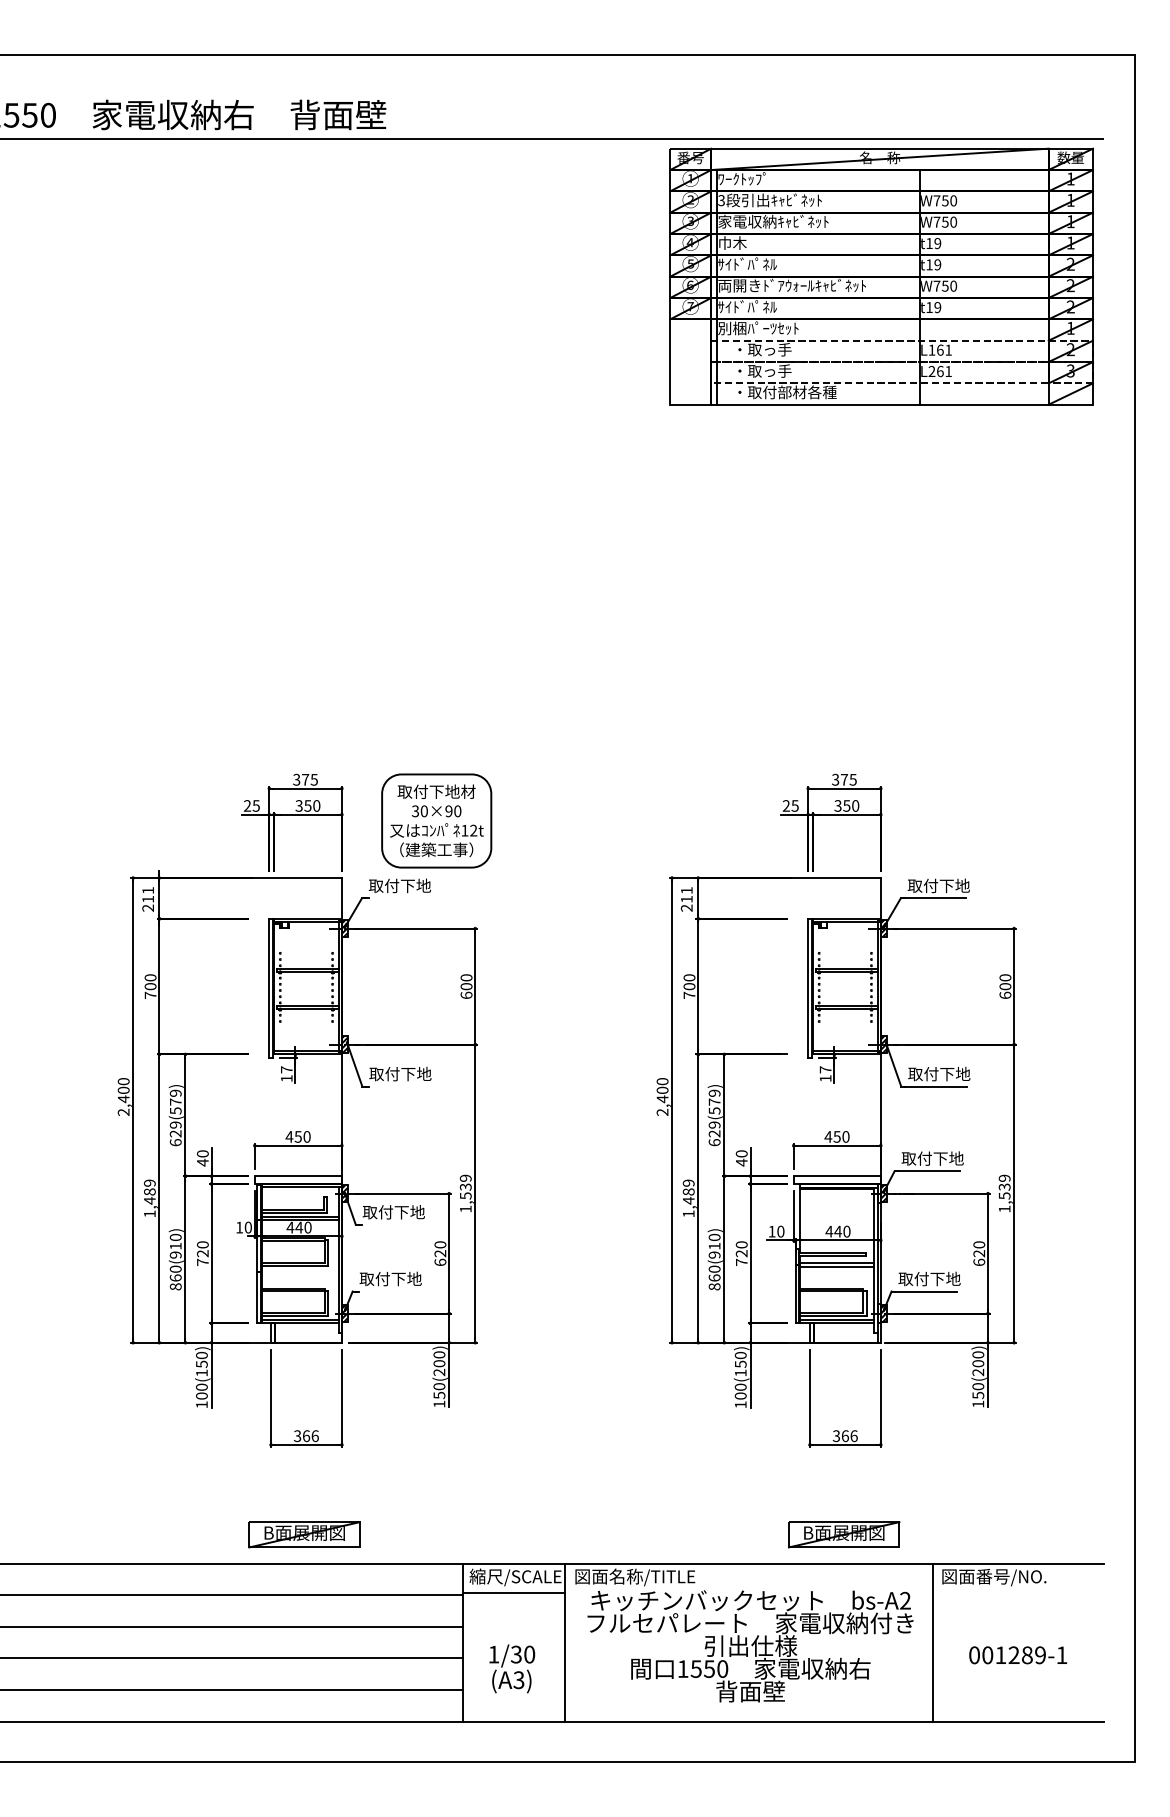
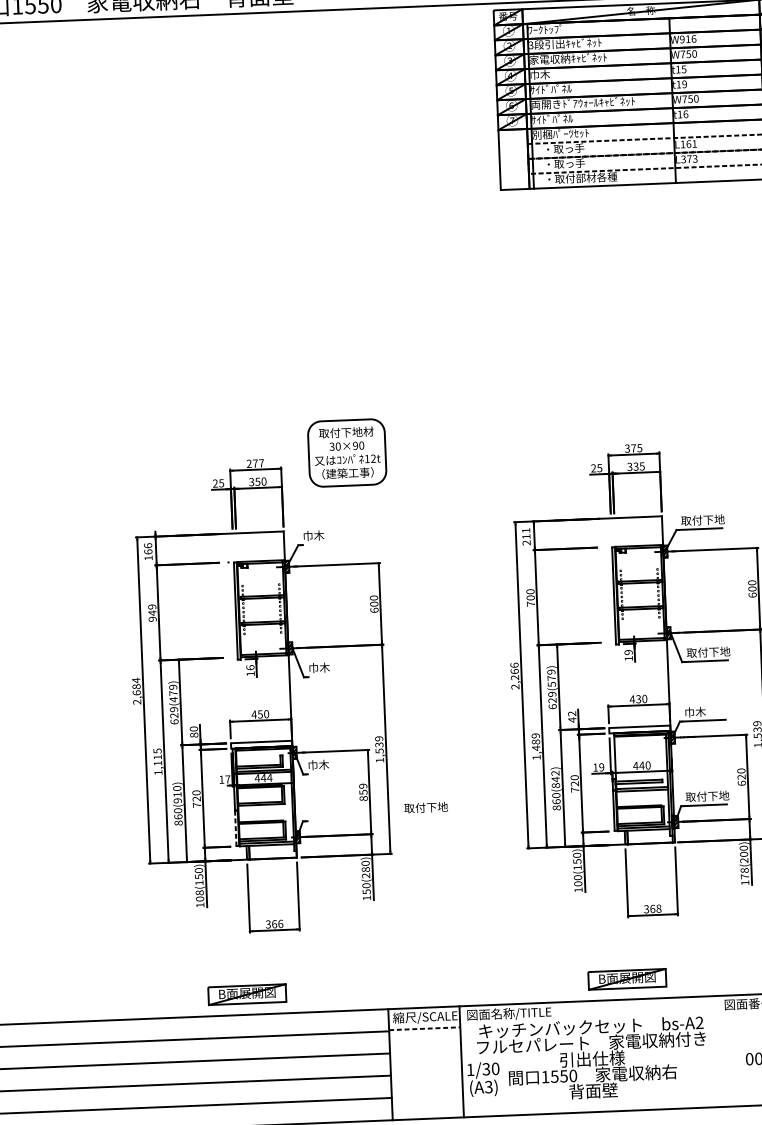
text: (945, 200) -> (688, 38), W750 -> W916
text: (937, 242) -> (683, 68), t19 -> t15
text: (937, 307) -> (685, 114), t19 -> t16
text: (939, 371) -> (688, 159), L261 -> L373
text: (305, 779) -> (255, 463), 375 -> 277
text: (851, 805) -> (639, 466), 350 -> 335
part: (436, 820) -> (347, 452), moved
text: (399, 885) -> (324, 535), 取付下地 -> 巾木
text: (148, 898) -> (148, 551), 211 -> 166
text: (150, 986) -> (152, 613), 700 -> 949
text: (286, 1069) -> (250, 667), 17 -> 16
text: (825, 1069) -> (628, 652), 17 -> 19
text: (400, 1073) -> (330, 667), 取付下地 -> 巾木
text: (123, 1090) -> (136, 686), 2,400 -> 2,684
text: (662, 1090) -> (514, 671), 2,400 -> 2,266
text: (175, 1110) -> (173, 699), 629(579) -> 629(479)
text: (837, 1136) -> (638, 698), 450 -> 430
text: (741, 1153) -> (571, 713), 40 -> 42
text: (932, 1158) -> (706, 711), 取付下地 -> 巾木
text: (202, 1162) -> (193, 735), 40 -> 80
text: (149, 1191) -> (157, 756), 1,489 -> 1,115
text: (393, 1212) -> (329, 764), 取付下地 -> 巾木
text: (247, 1227) -> (227, 779), 10 -> 17
text: (307, 1227) -> (269, 777), 440 -> 444
text: (780, 1231) -> (601, 767), 10 -> 19
text: (714, 1245) -> (555, 778), 860(910) -> 860(842)
text: (440, 1253) -> (363, 792), 620 -> 859
text: (390, 1278) -> (425, 807), moved
line: (256, 1298) -> (235, 829), solid -> dashed
text: (439, 1363) -> (365, 869), 150(200) -> 150(280)
text: (201, 1386) -> (199, 892), 100(150) -> 108(150)
text: (978, 1391) -> (744, 873), 150(200) -> 178(200)
text: (853, 1435) -> (658, 908), 366 -> 368
part: (304, 1534) -> (247, 994), moved
part: (844, 1534) -> (627, 979), moved
line: (514, 1593) -> (425, 1028), solid -> dashed
line: (933, 1642) -> (720, 1051), removed
text: (512, 1668) -> (483, 1079), moved

